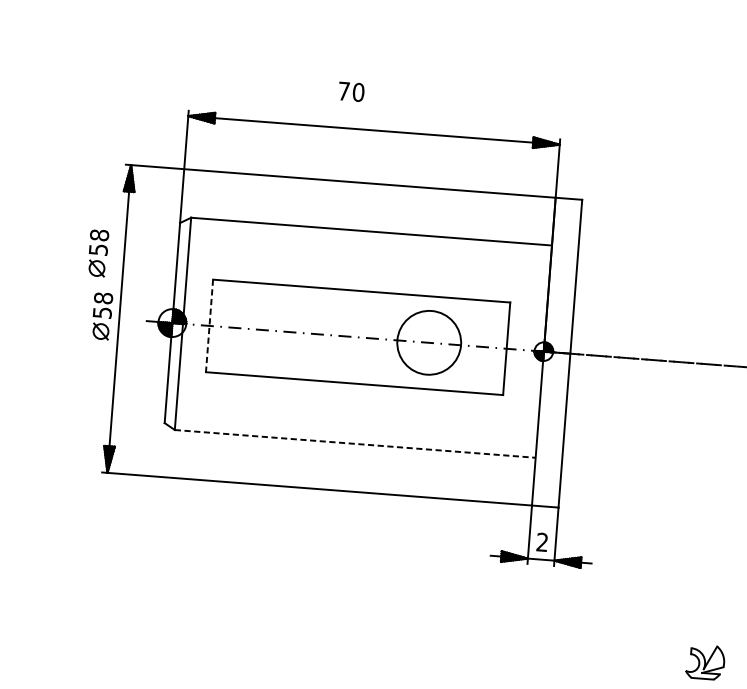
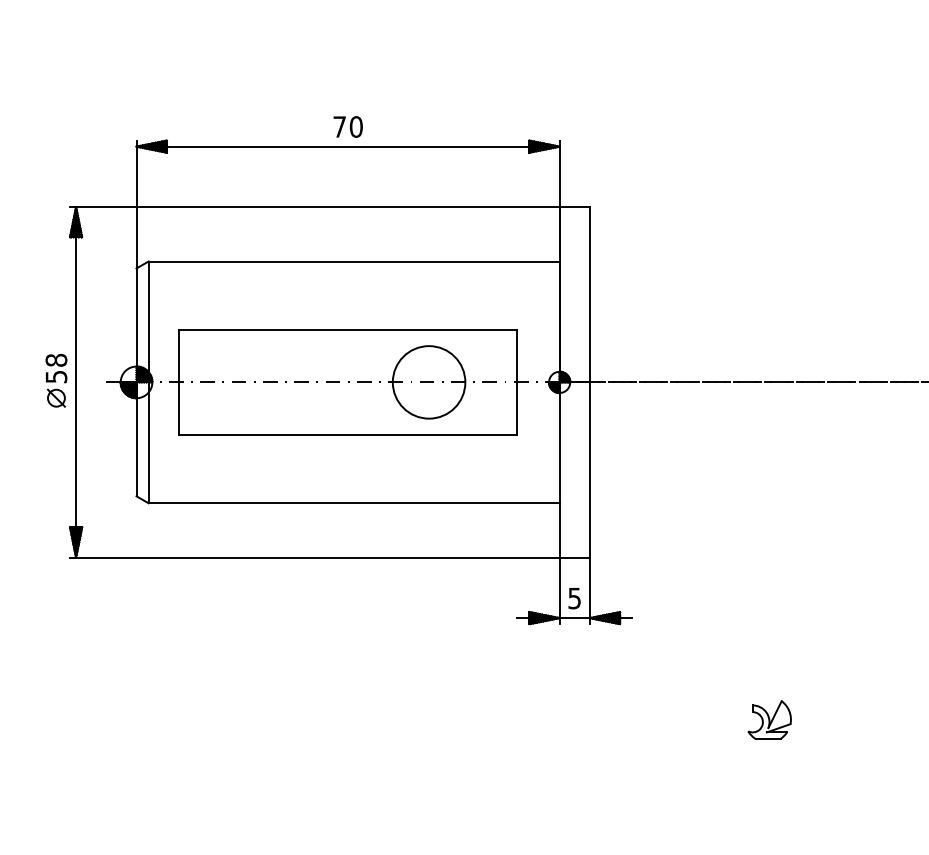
text: (350, 91) -> (347, 126), moved
part: (98, 253) -> (46, 309), removed
line: (209, 326) -> (178, 382), dashed -> solid
line: (355, 444) -> (354, 503), dashed -> solid
text: (542, 542) -> (574, 598), 2 -> 5

